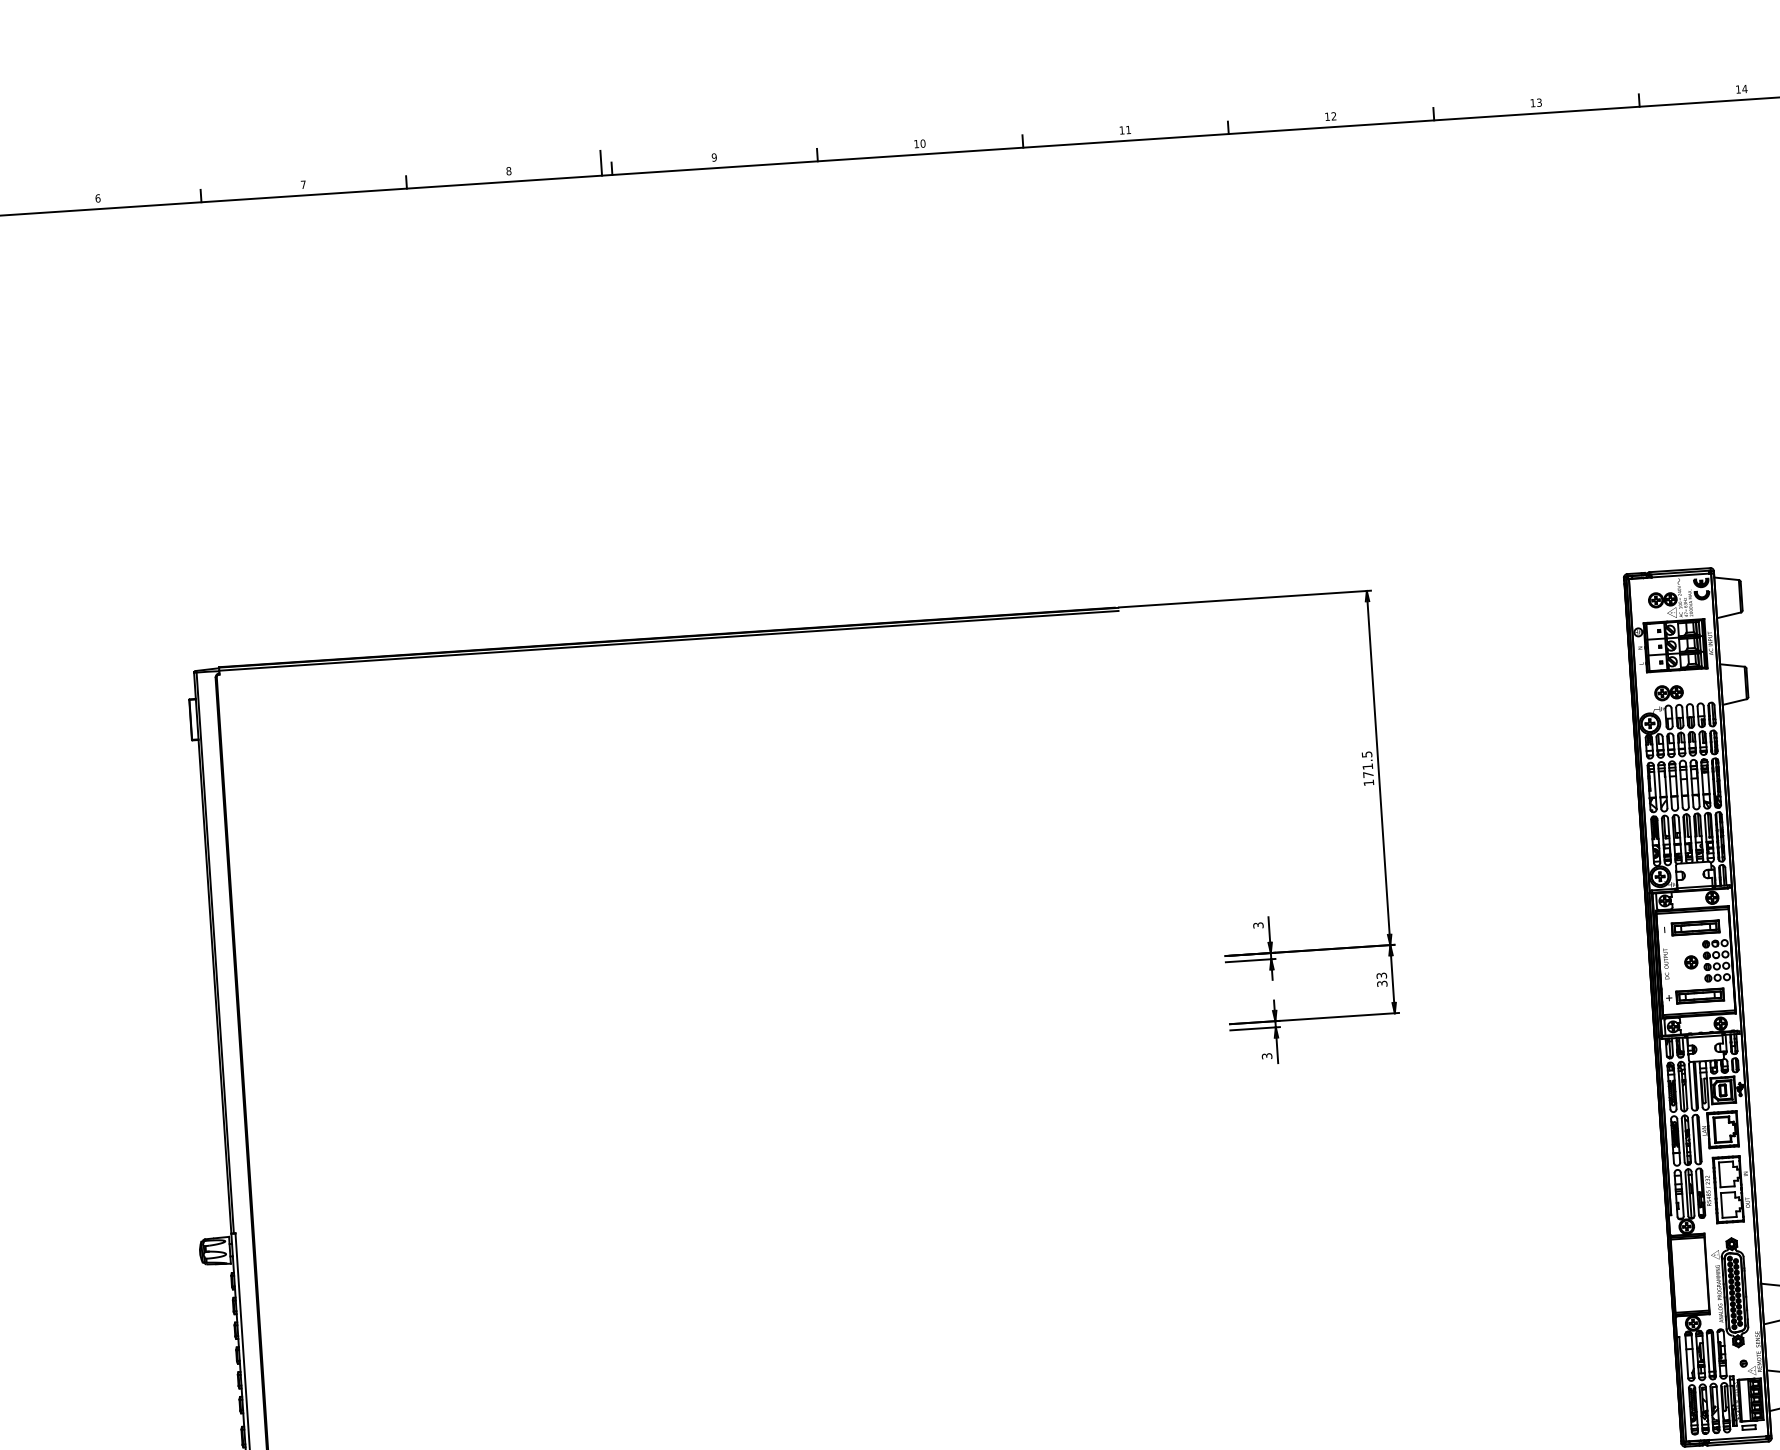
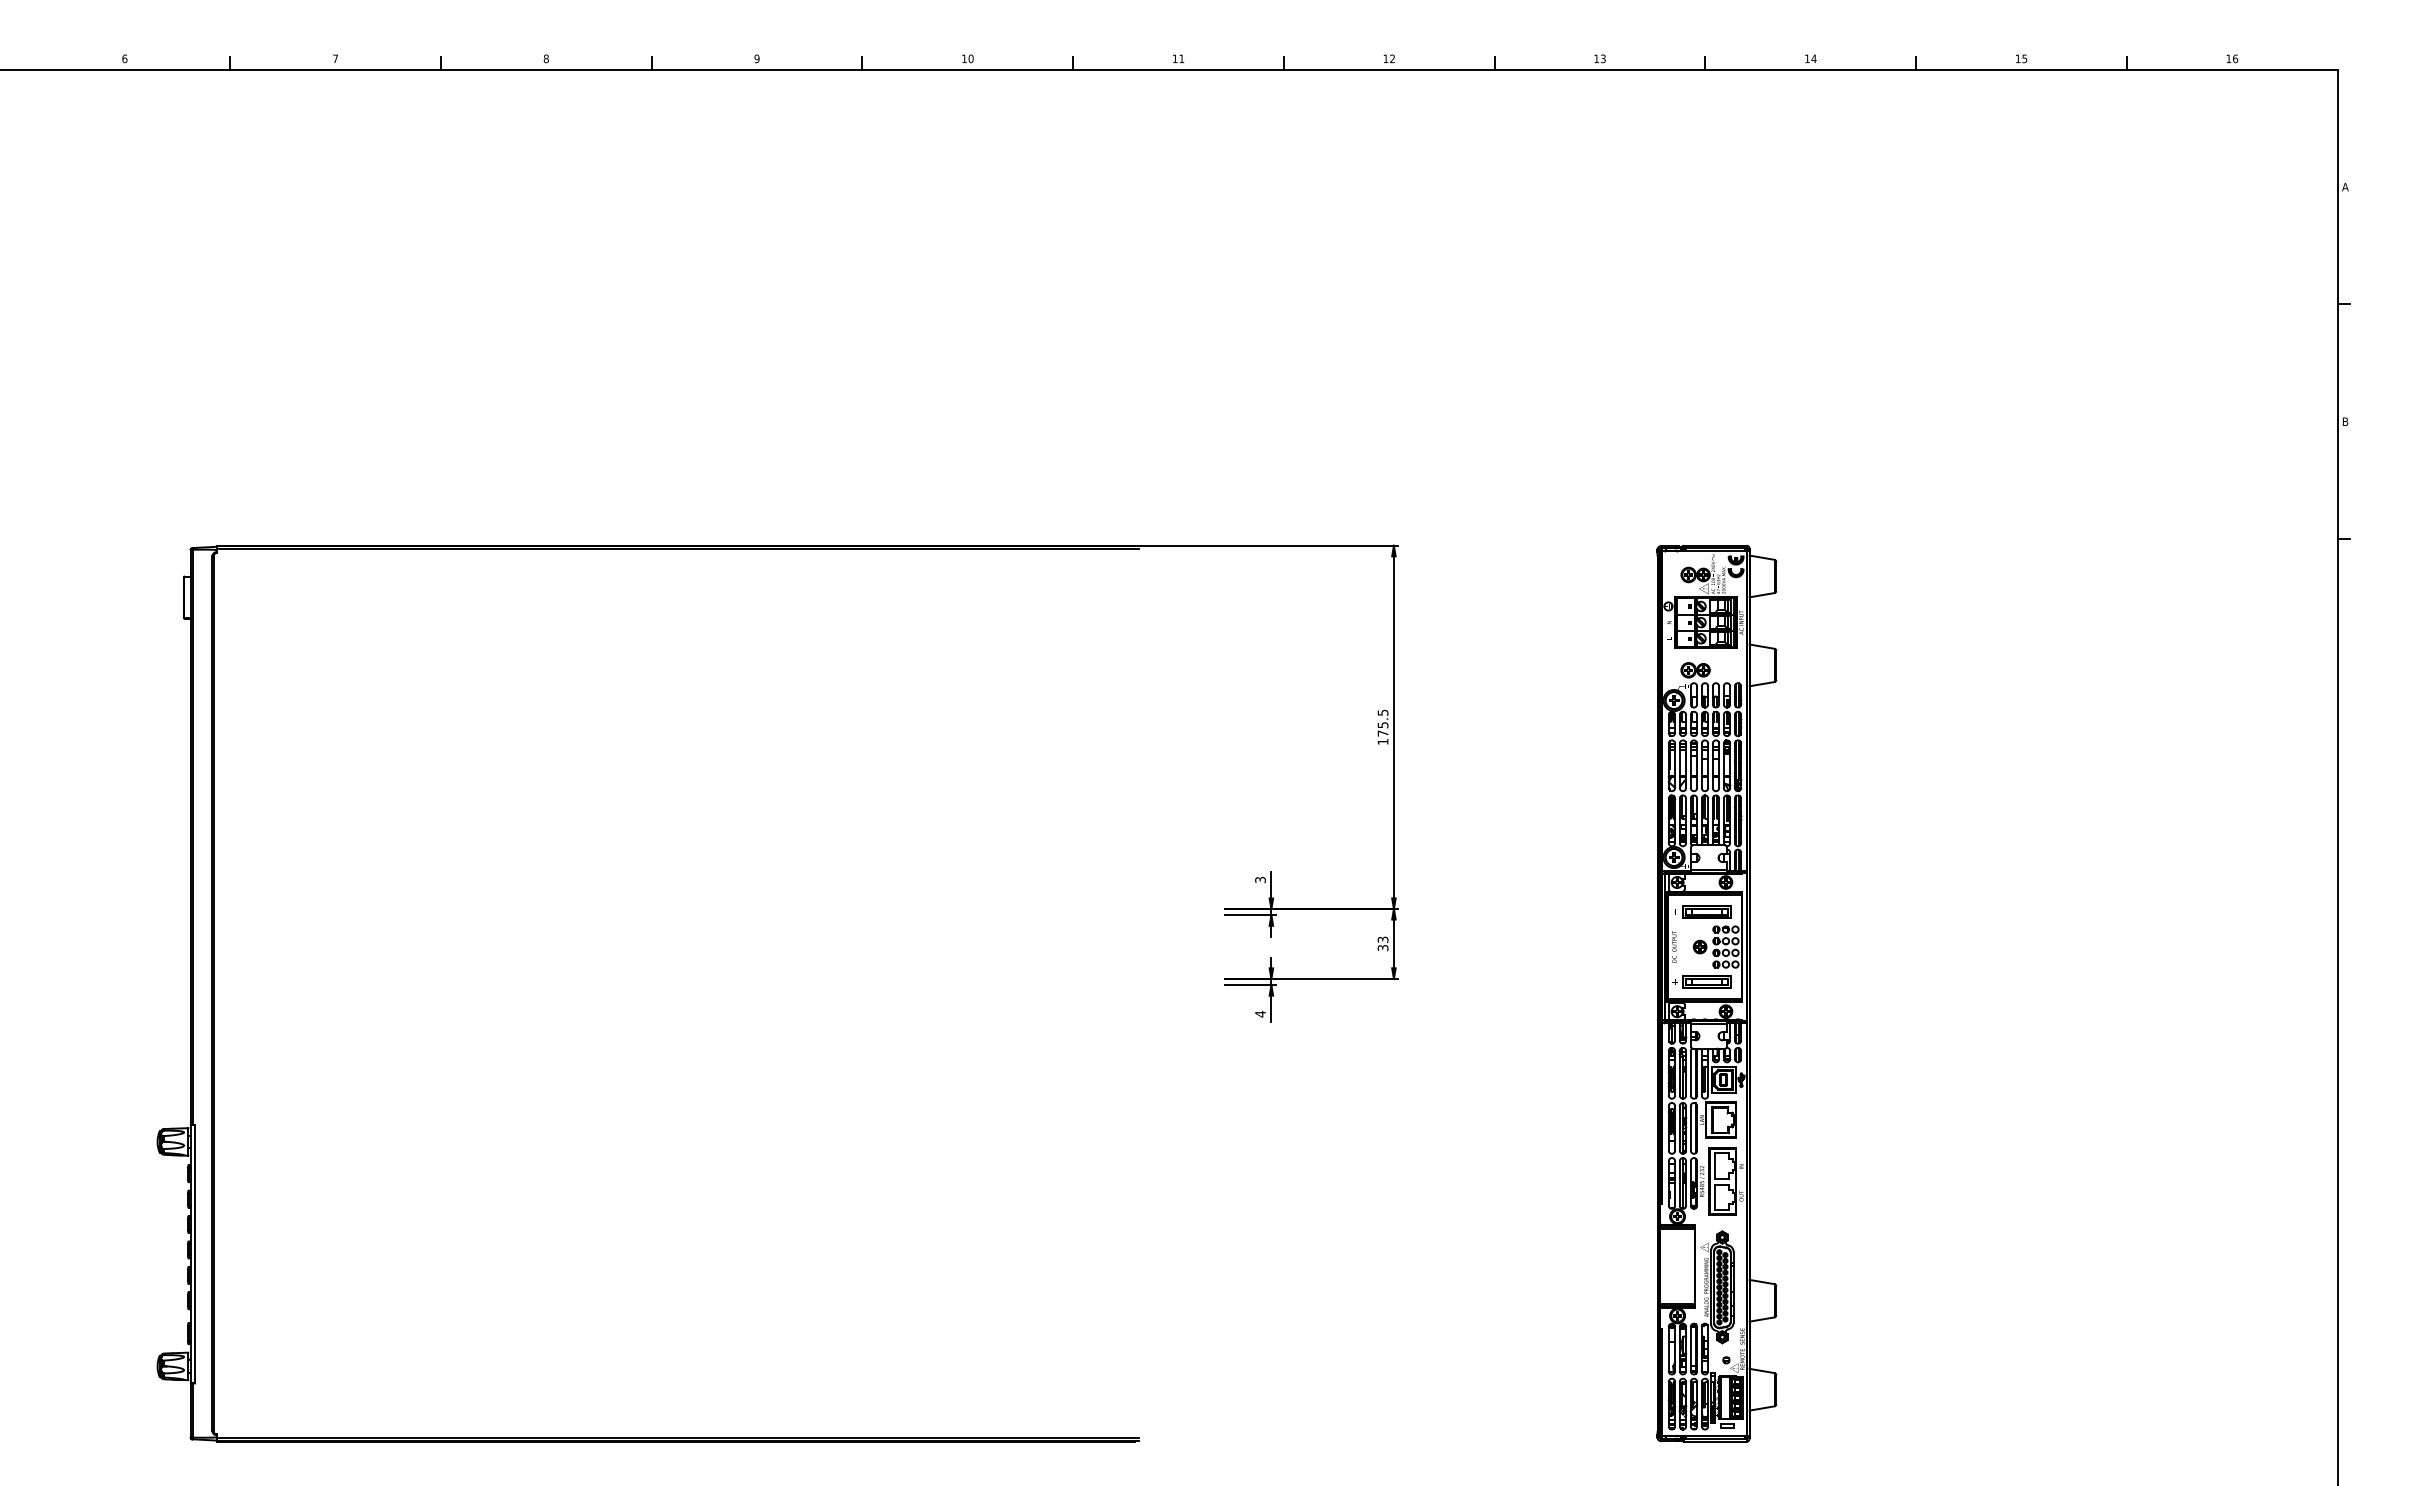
line: (601, 162) -> (641, 56), removed
text: (1367, 766) -> (1382, 725), 171.5 -> 175.5
text: (1267, 1055) -> (1260, 1013), 3 -> 4

